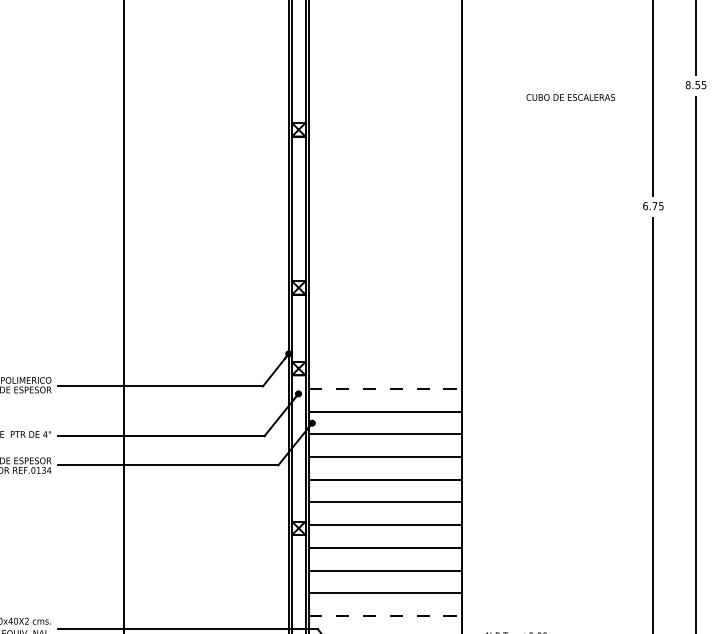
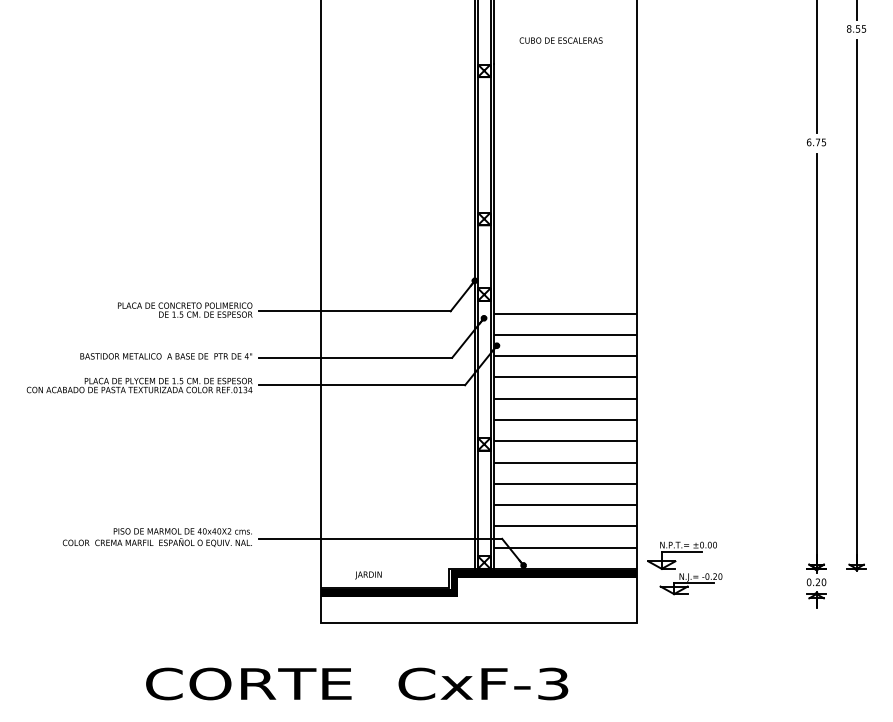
text: (570, 97) -> (560, 40), moved
line: (385, 388) -> (565, 313), dashed -> solid
line: (385, 616) -> (565, 526), dashed -> solid

